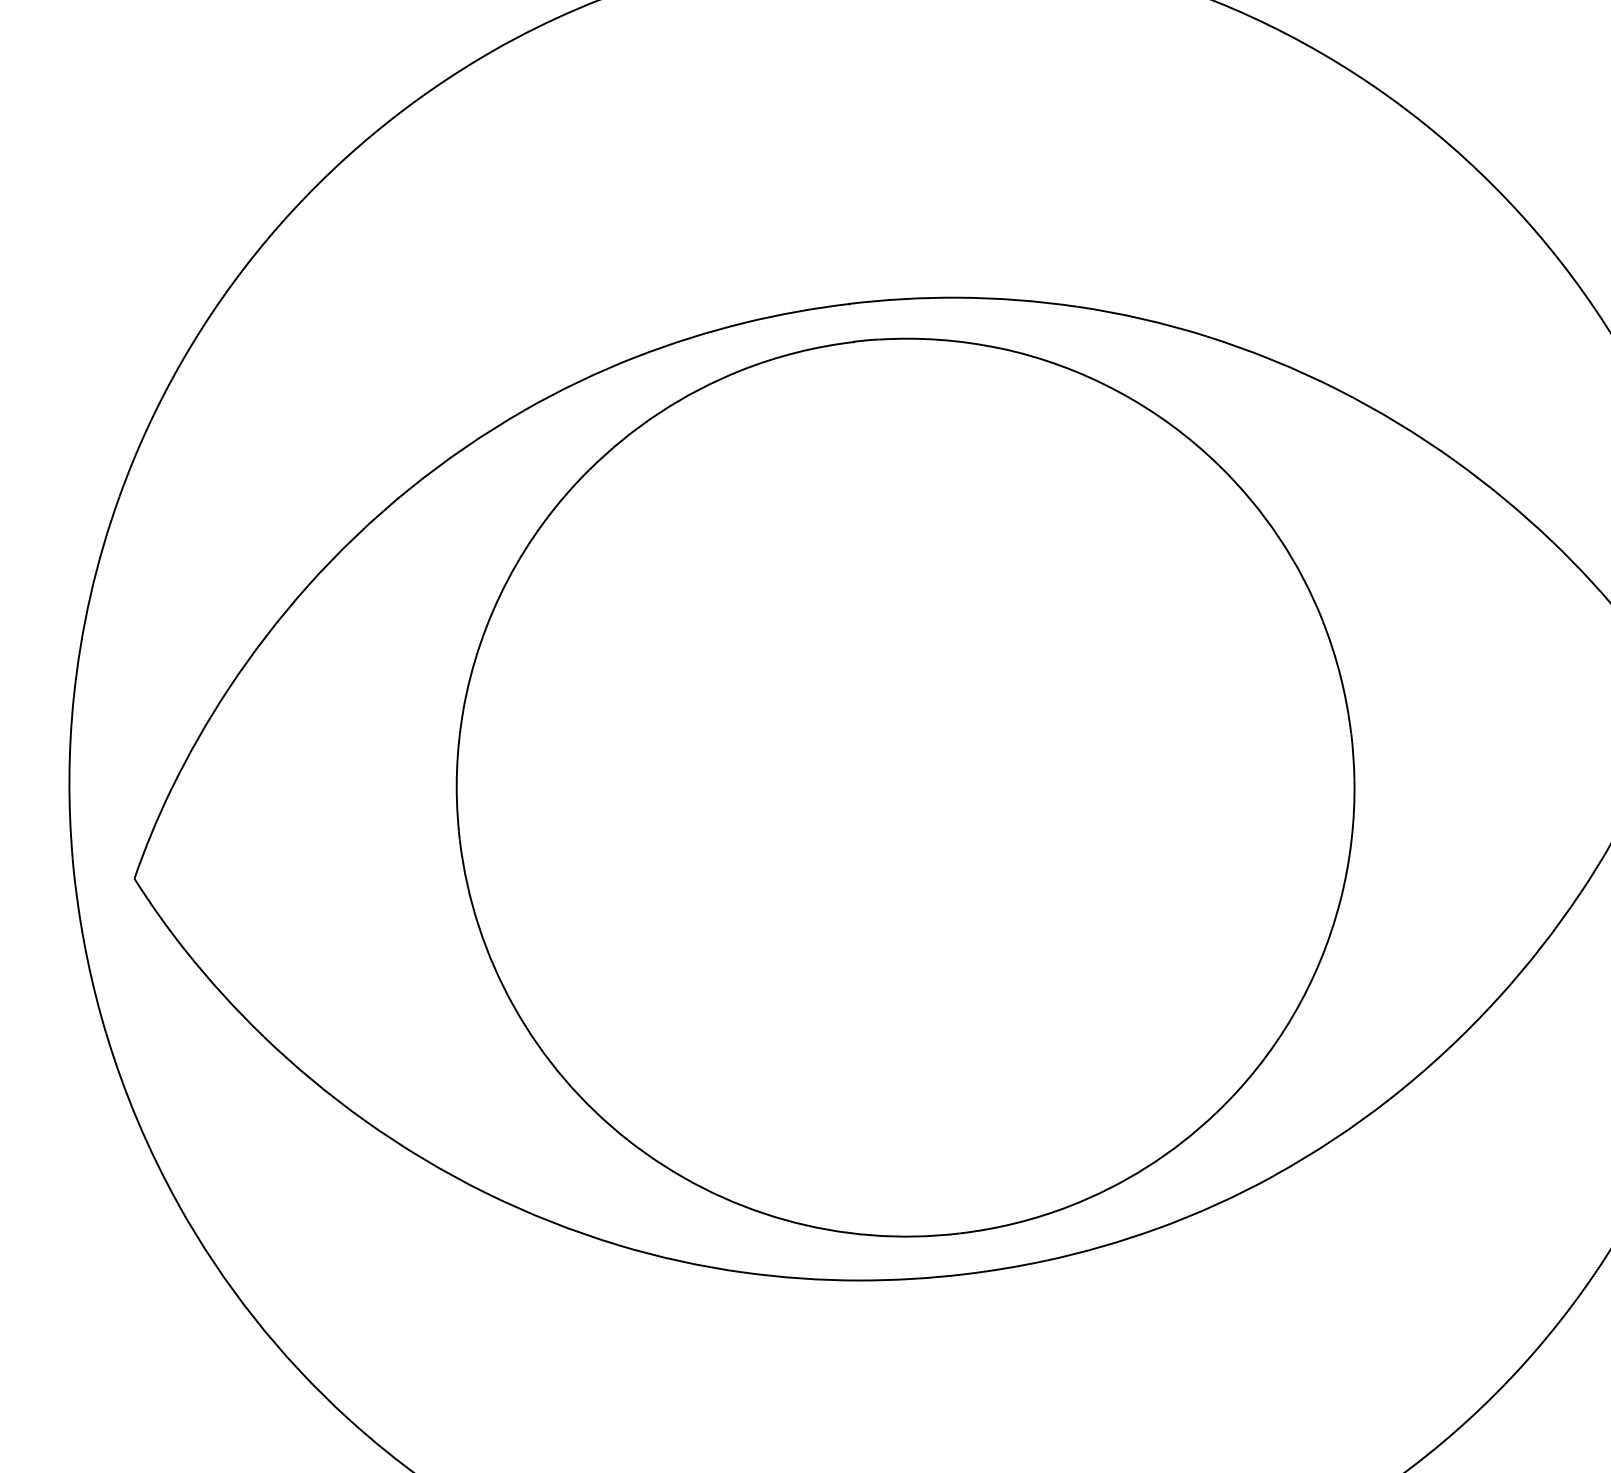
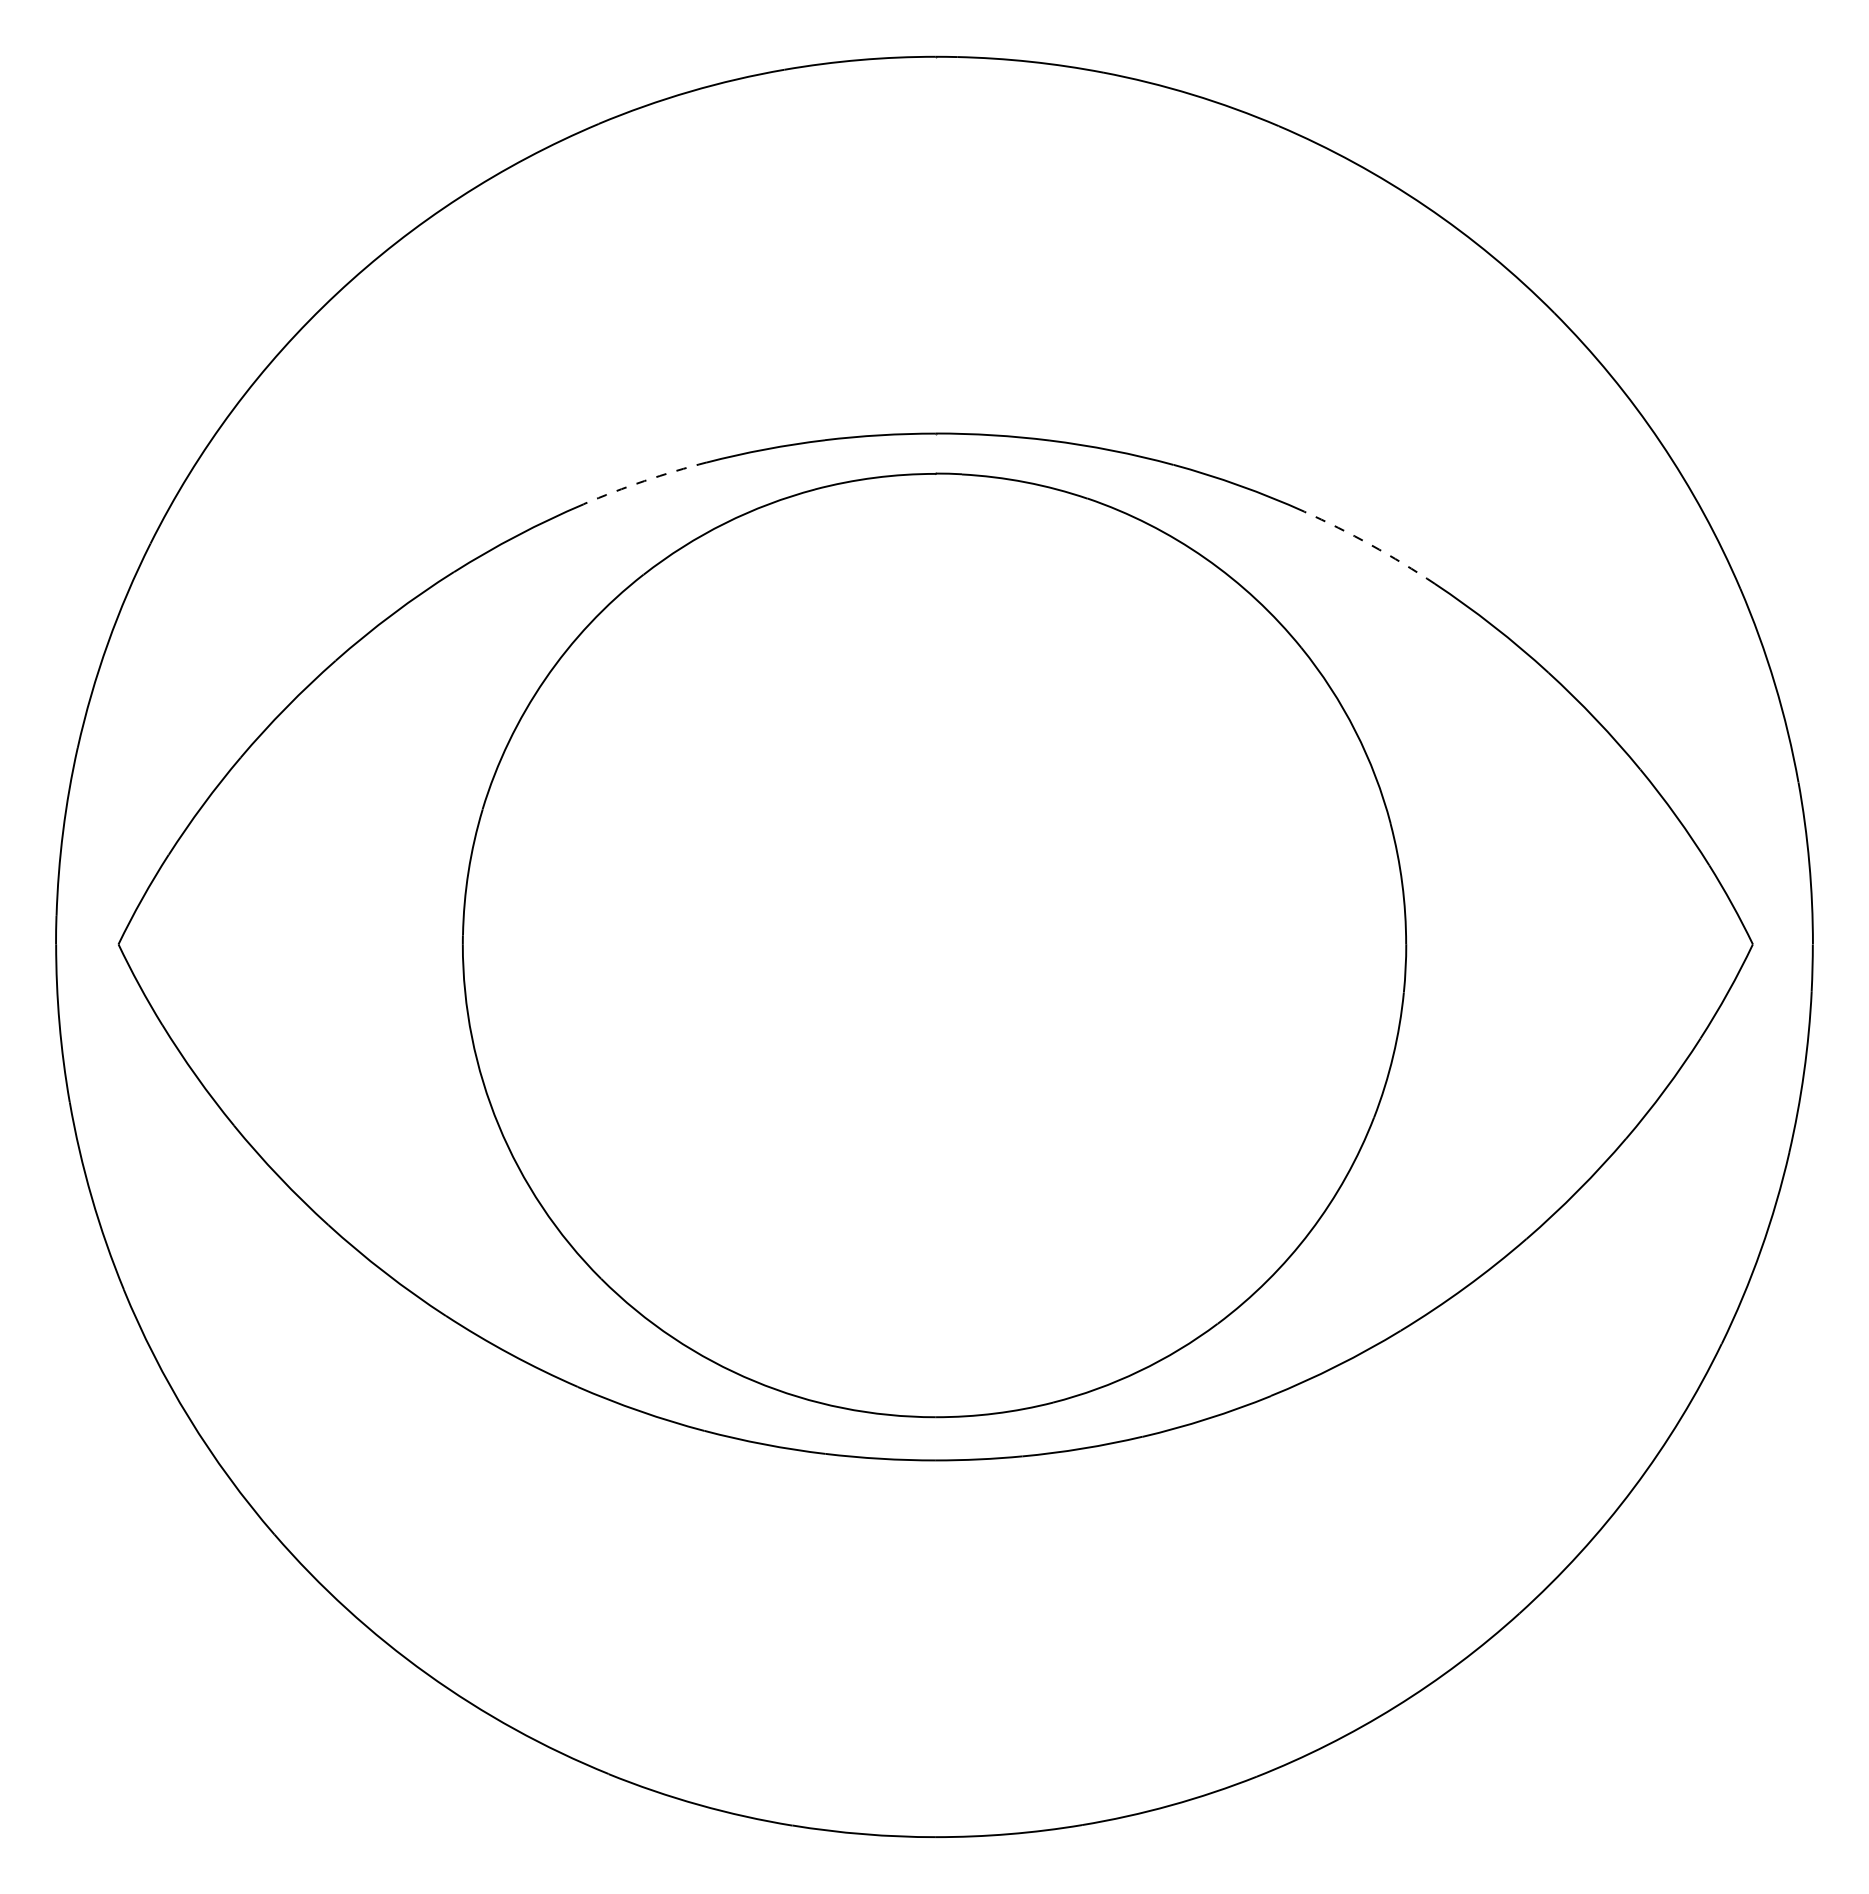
arc: (1273, 360) -> (1371, 545), solid -> dashed
arc: (579, 382) -> (644, 481), solid -> dashed

